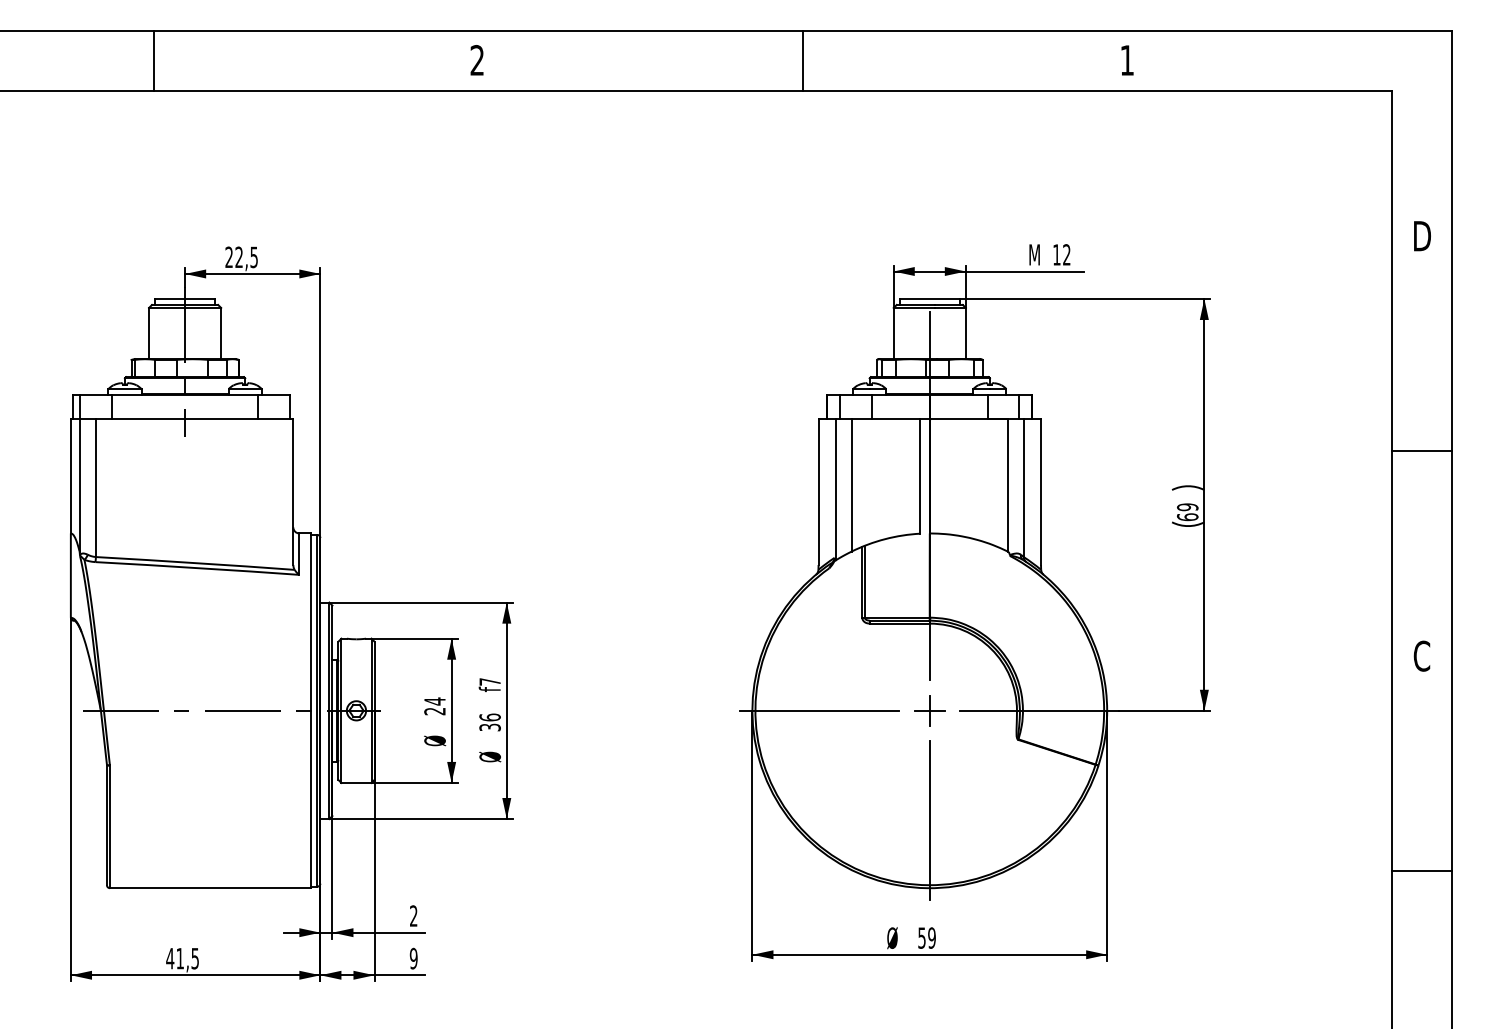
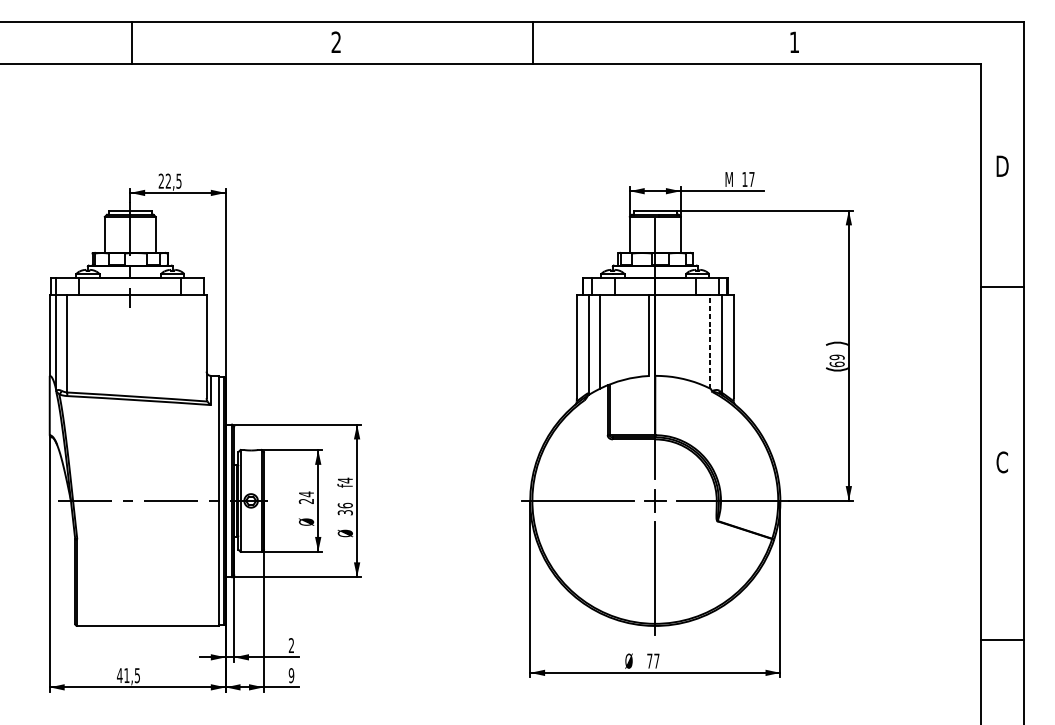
line: (153, 60) -> (131, 42), moved
line: (802, 60) -> (532, 42), moved
text: (1066, 254) -> (751, 179), 12 -> 17
line: (1421, 450) -> (1001, 287), moved
line: (1007, 484) -> (710, 341), solid -> dashed
text: (489, 681) -> (344, 480), f7 -> f4
line: (1421, 870) -> (1001, 639), moved
text: (926, 937) -> (652, 660), 59 -> 77

